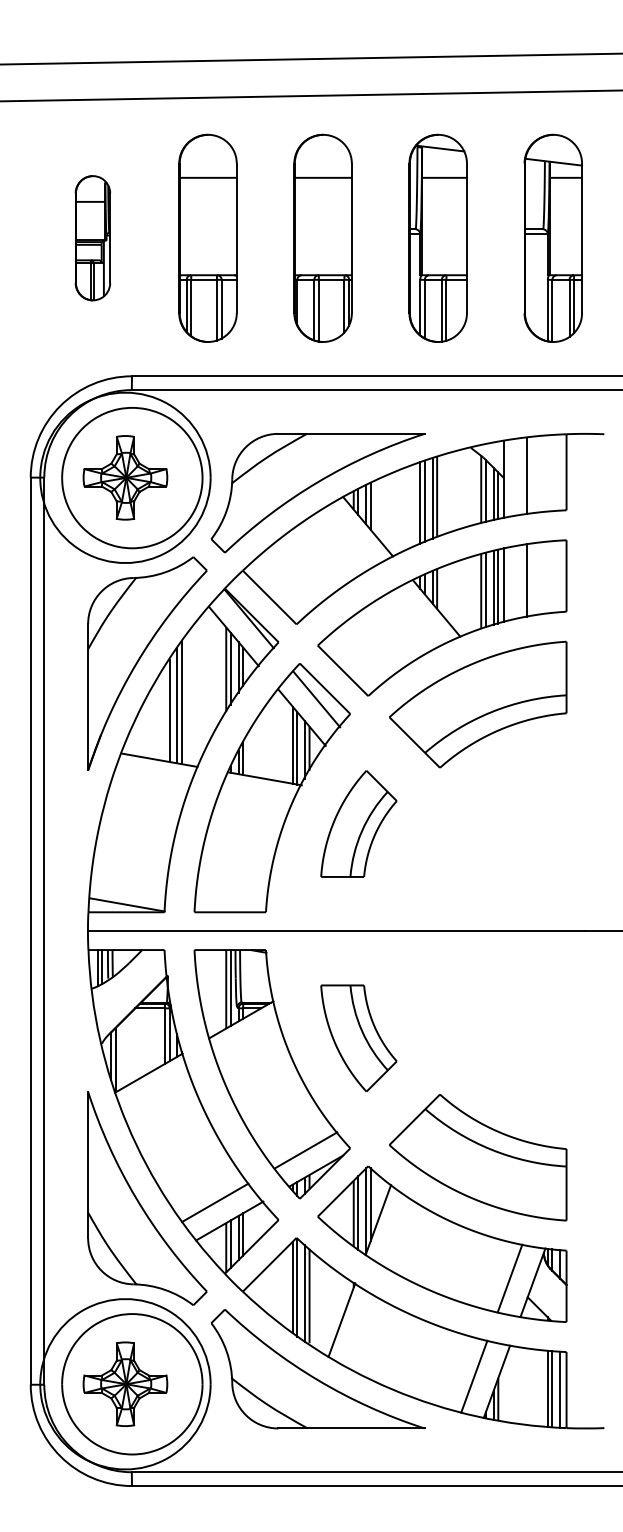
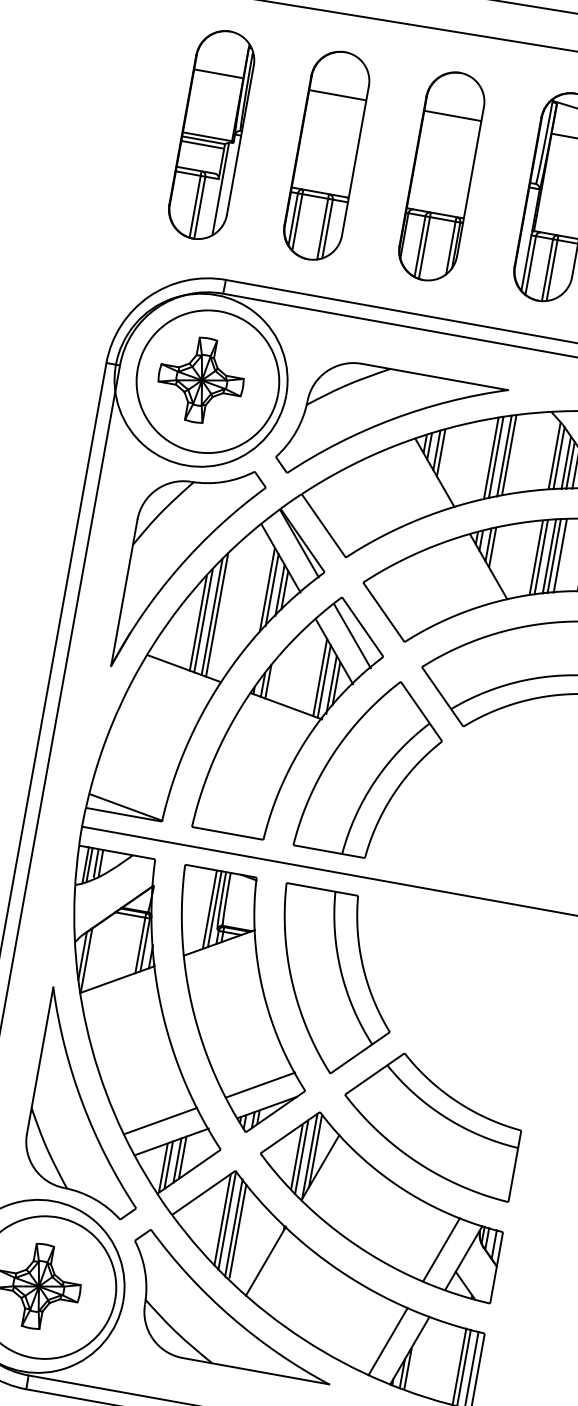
part: (92, 237) -> (211, 134), size x1.67
line: (165, 714) -> (198, 624), added
part: (358, 823) -> (371, 767), size x1.67
part: (358, 1038) -> (333, 982), size x1.67

